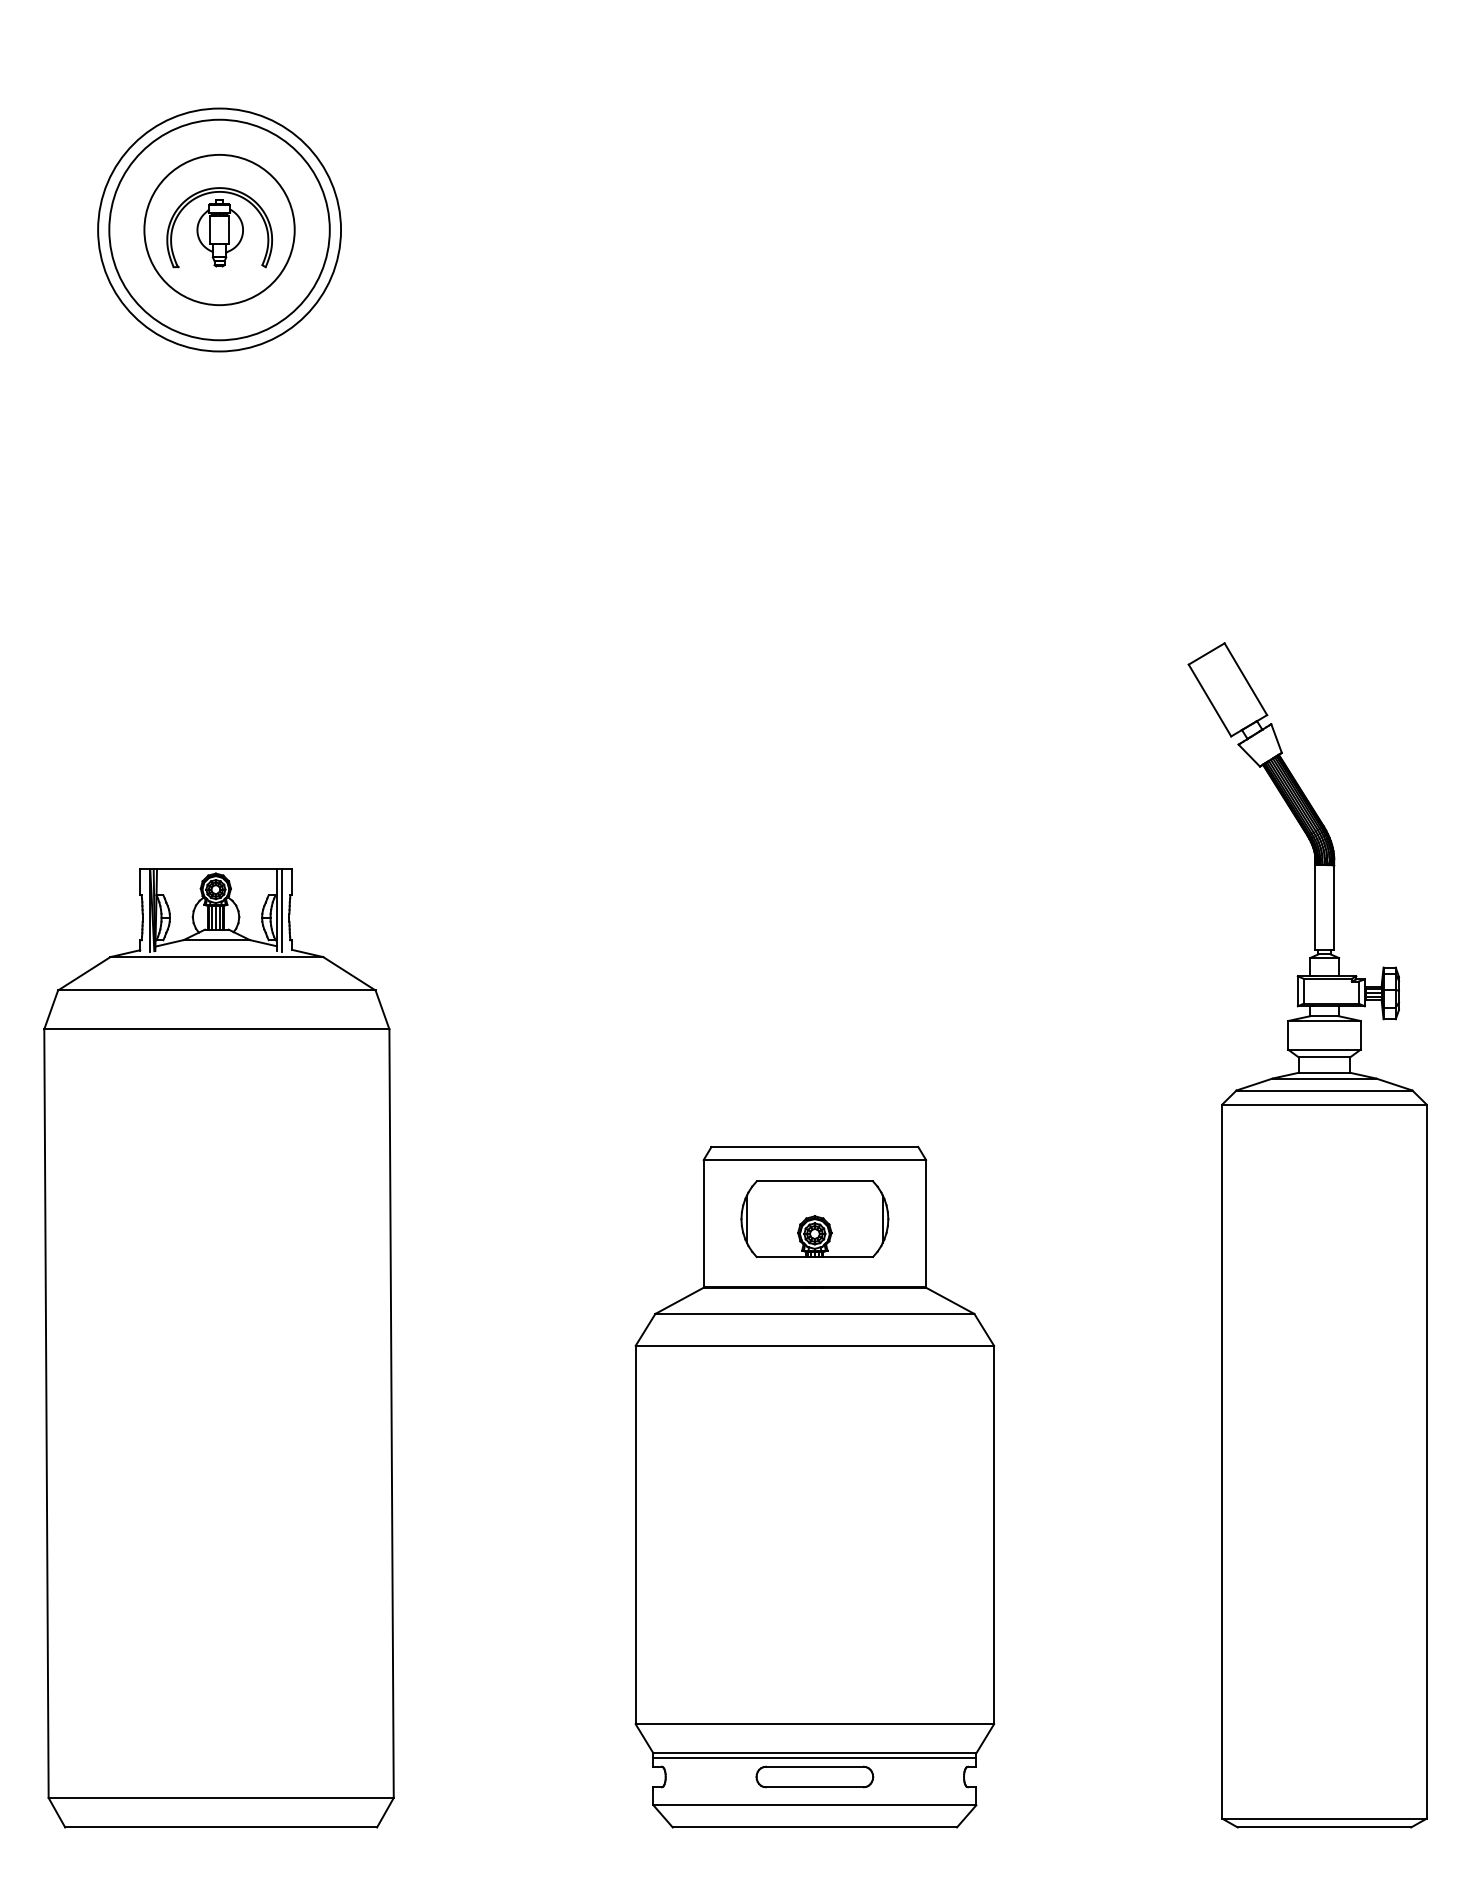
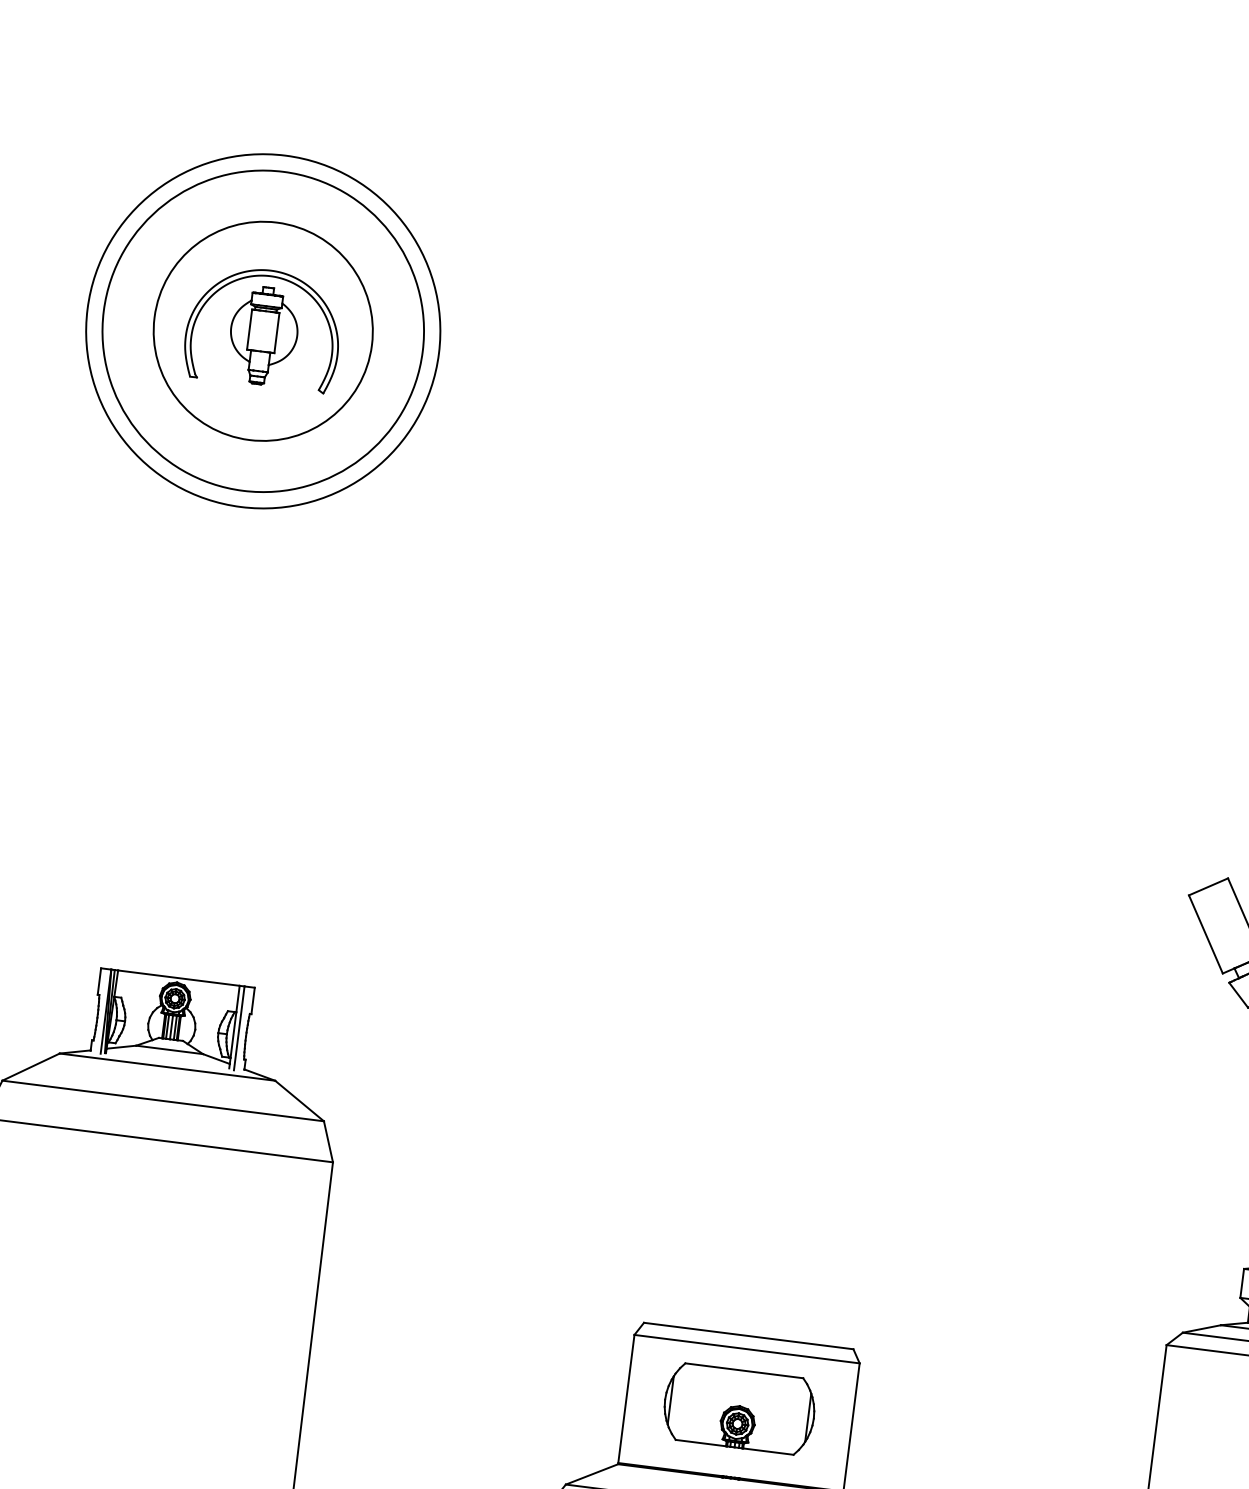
part: (219, 229) -> (263, 330), size x1.43

